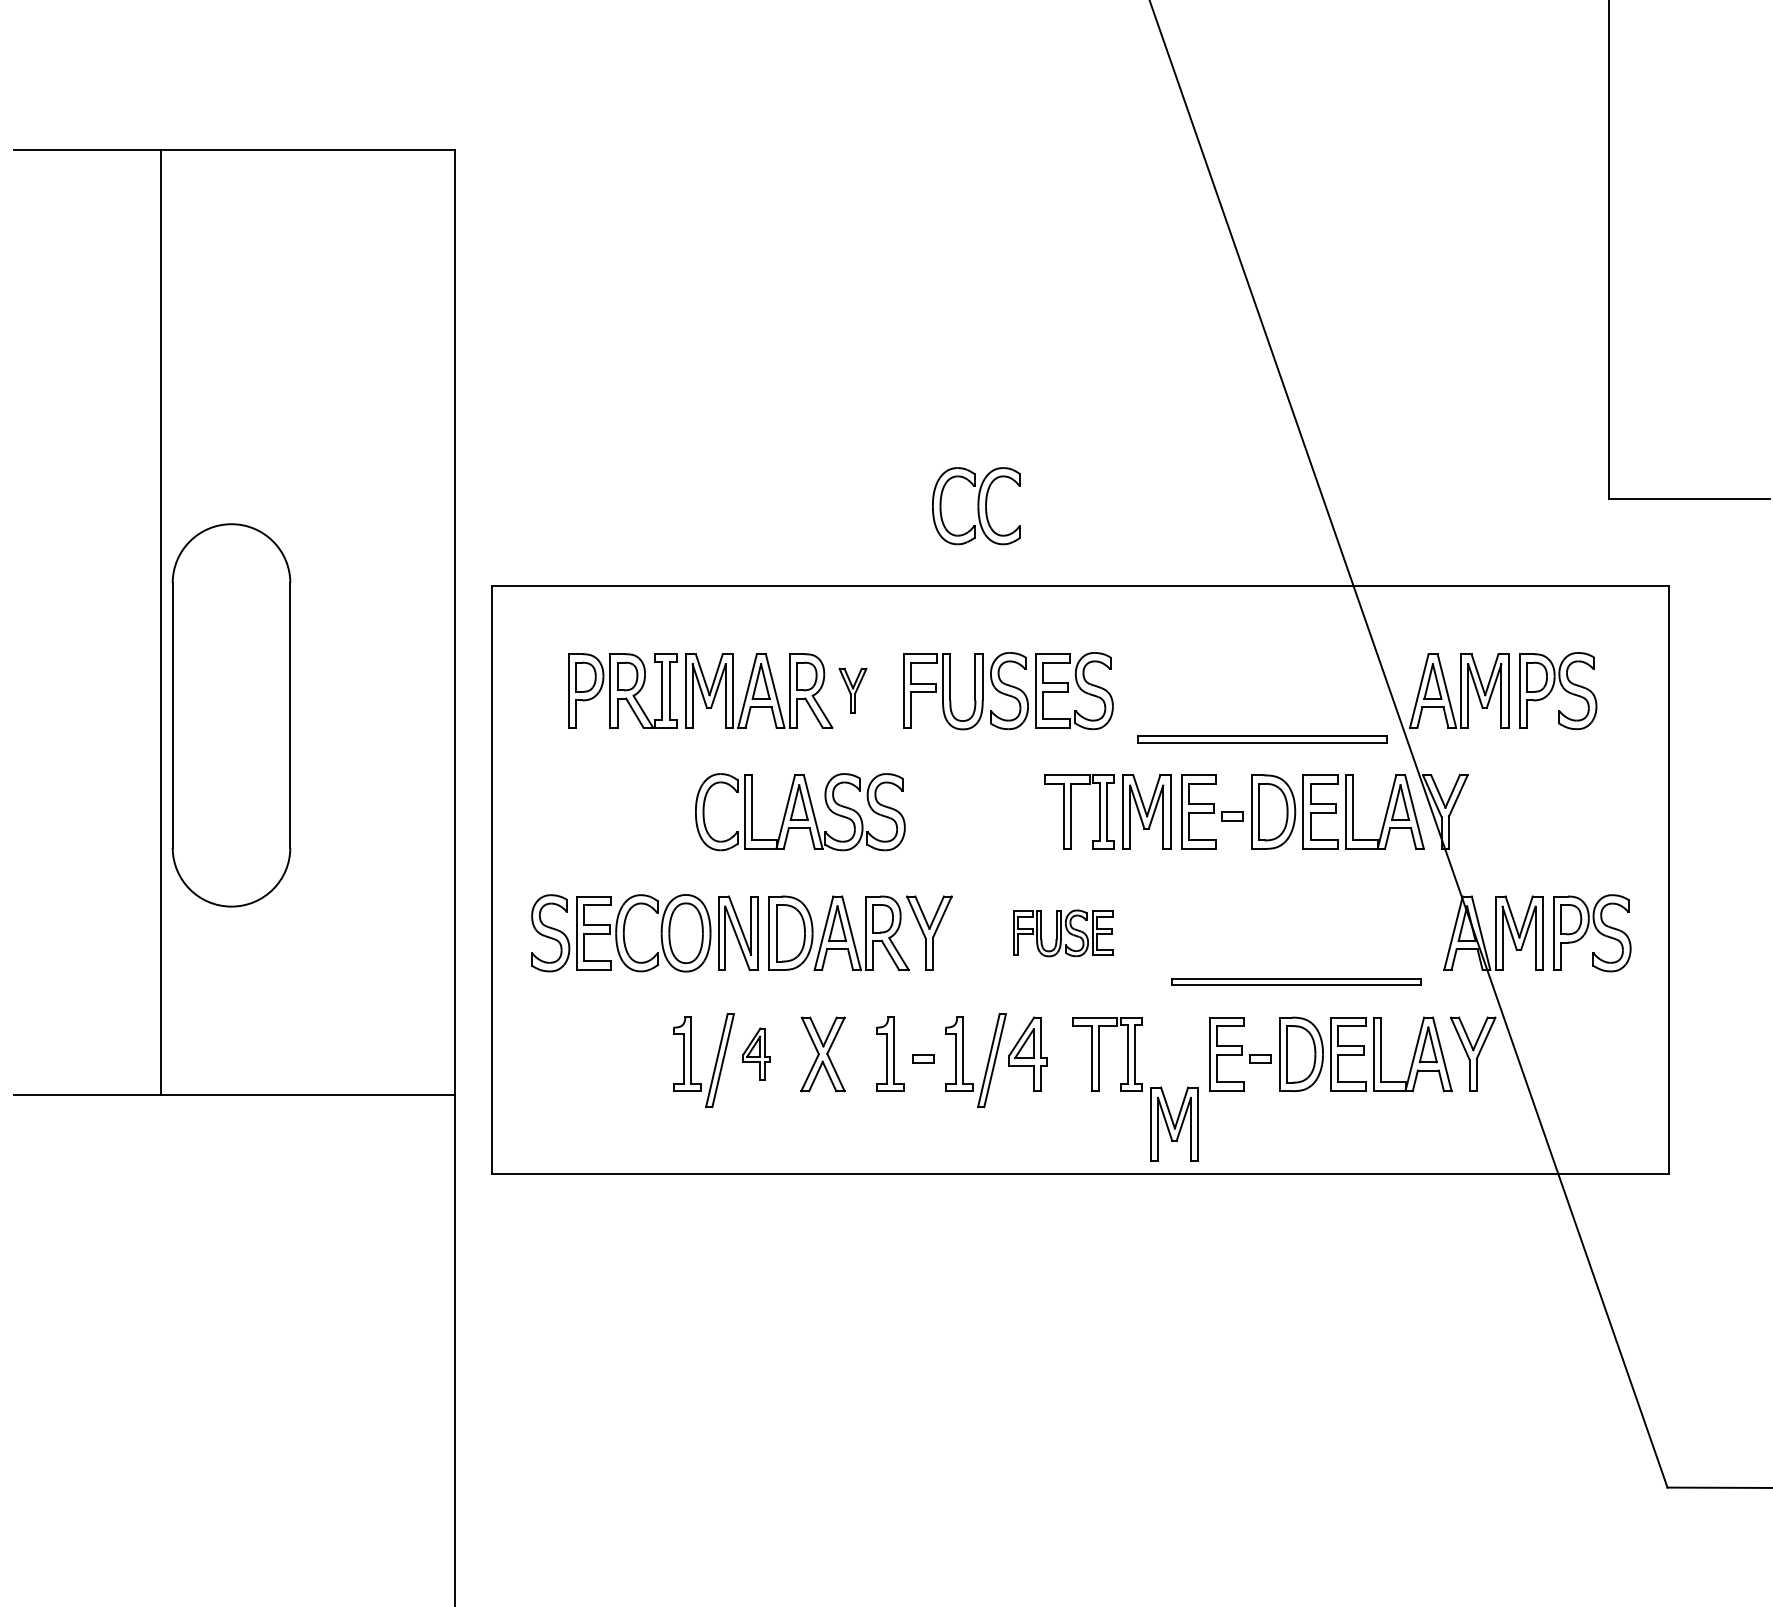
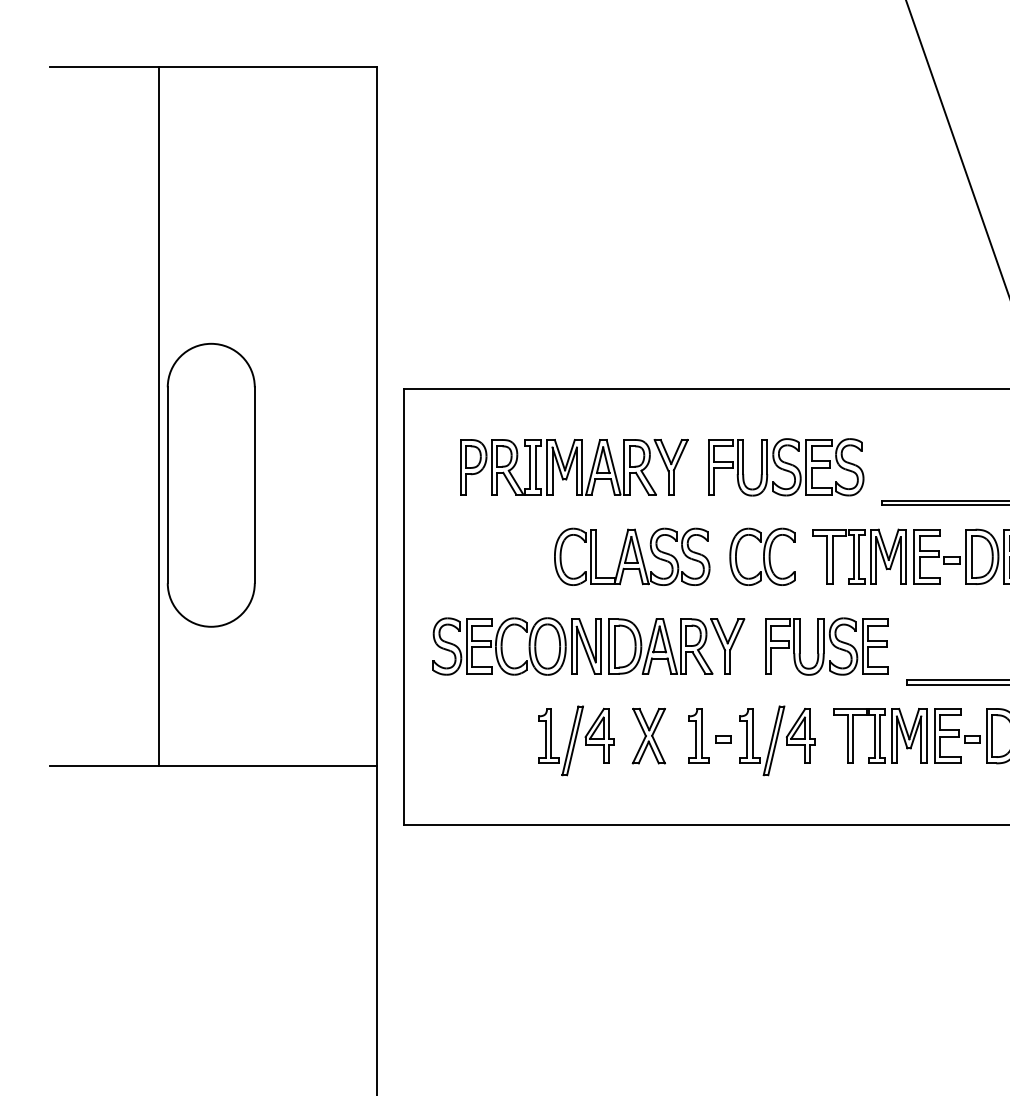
part: (976, 506) -> (762, 557), moved
part: (852, 690) -> (670, 466), size x1.67
part: (1063, 933) -> (826, 646), size x1.67
part: (756, 1053) -> (599, 735), size x1.43
part: (1174, 1123) -> (909, 735), moved

